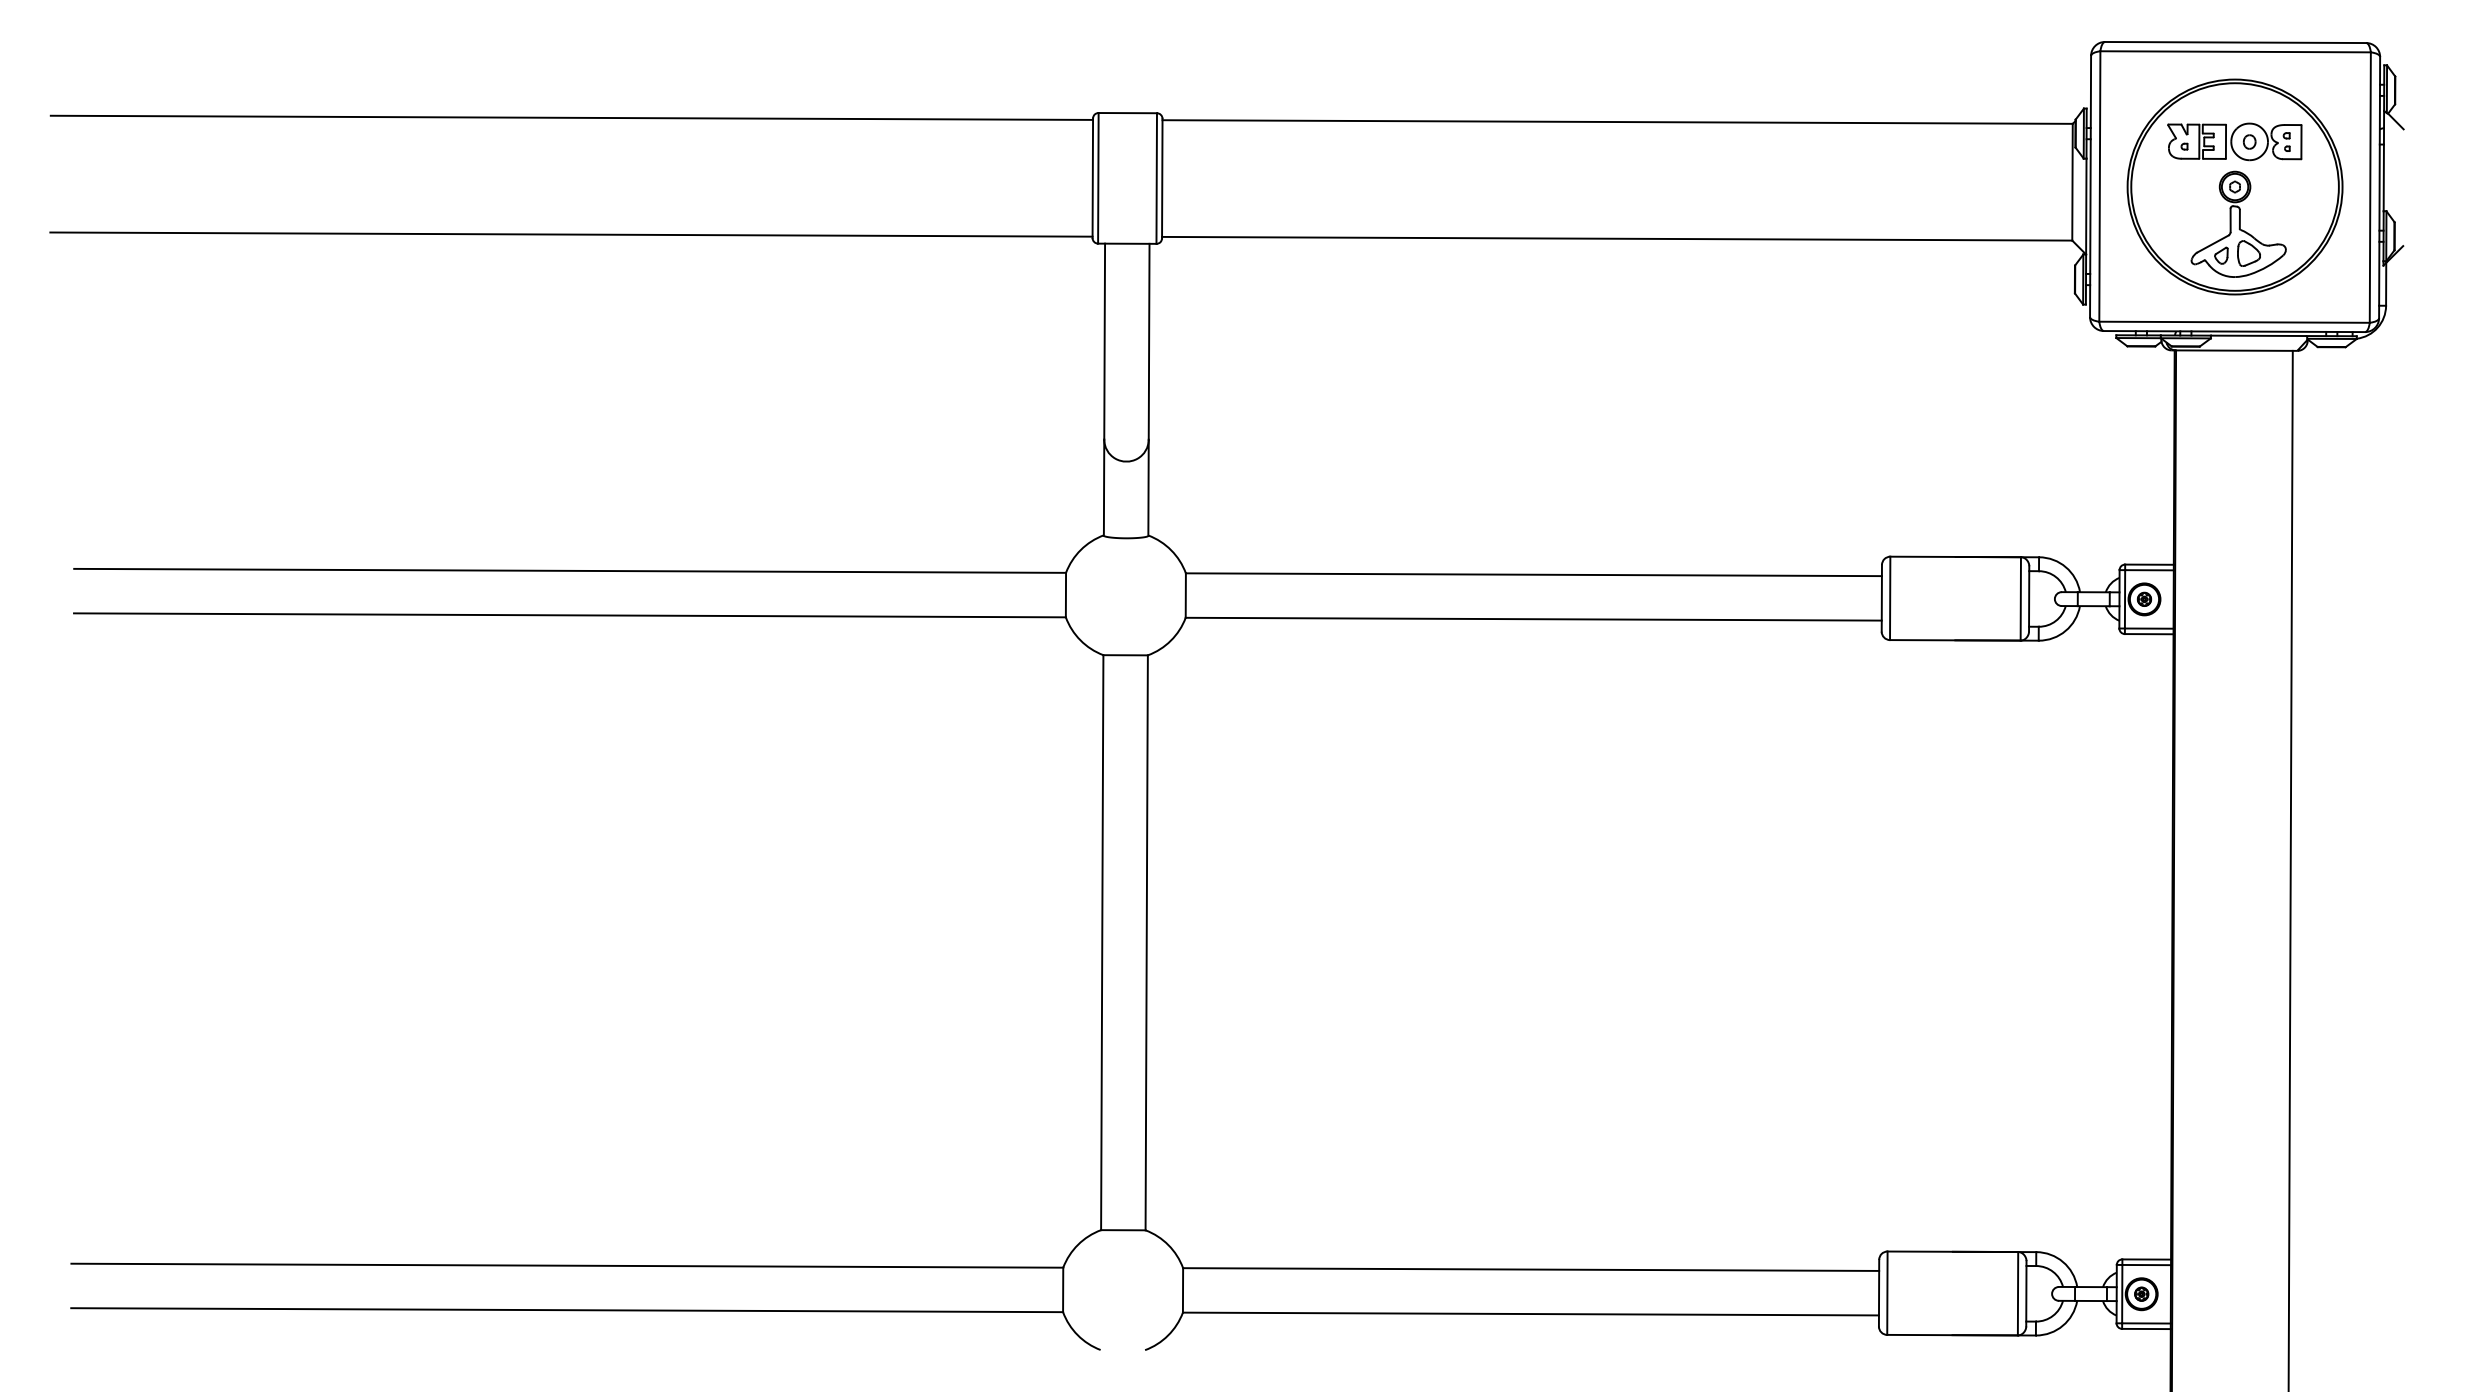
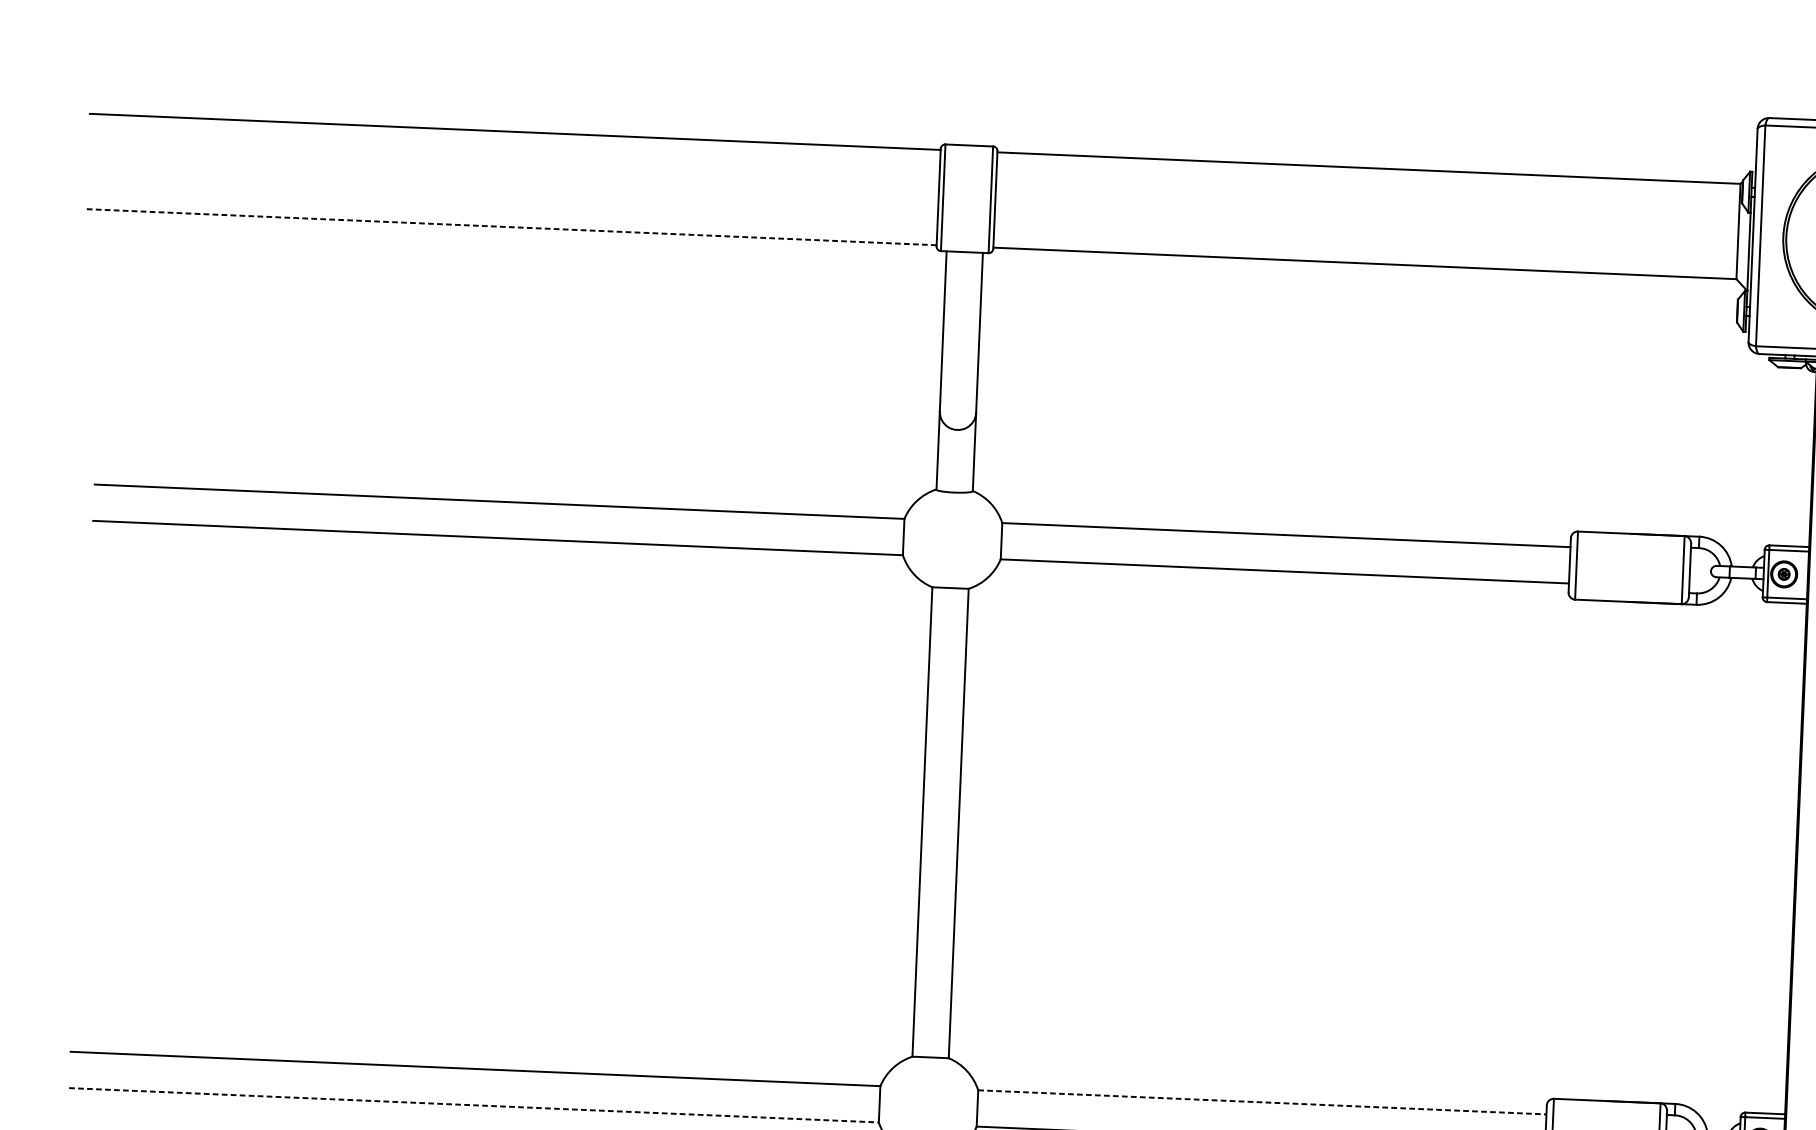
line: (570, 234) -> (510, 227), solid -> dashed
line: (1531, 1269) -> (1262, 1102), solid -> dashed
line: (567, 1310) -> (474, 1105), solid -> dashed

